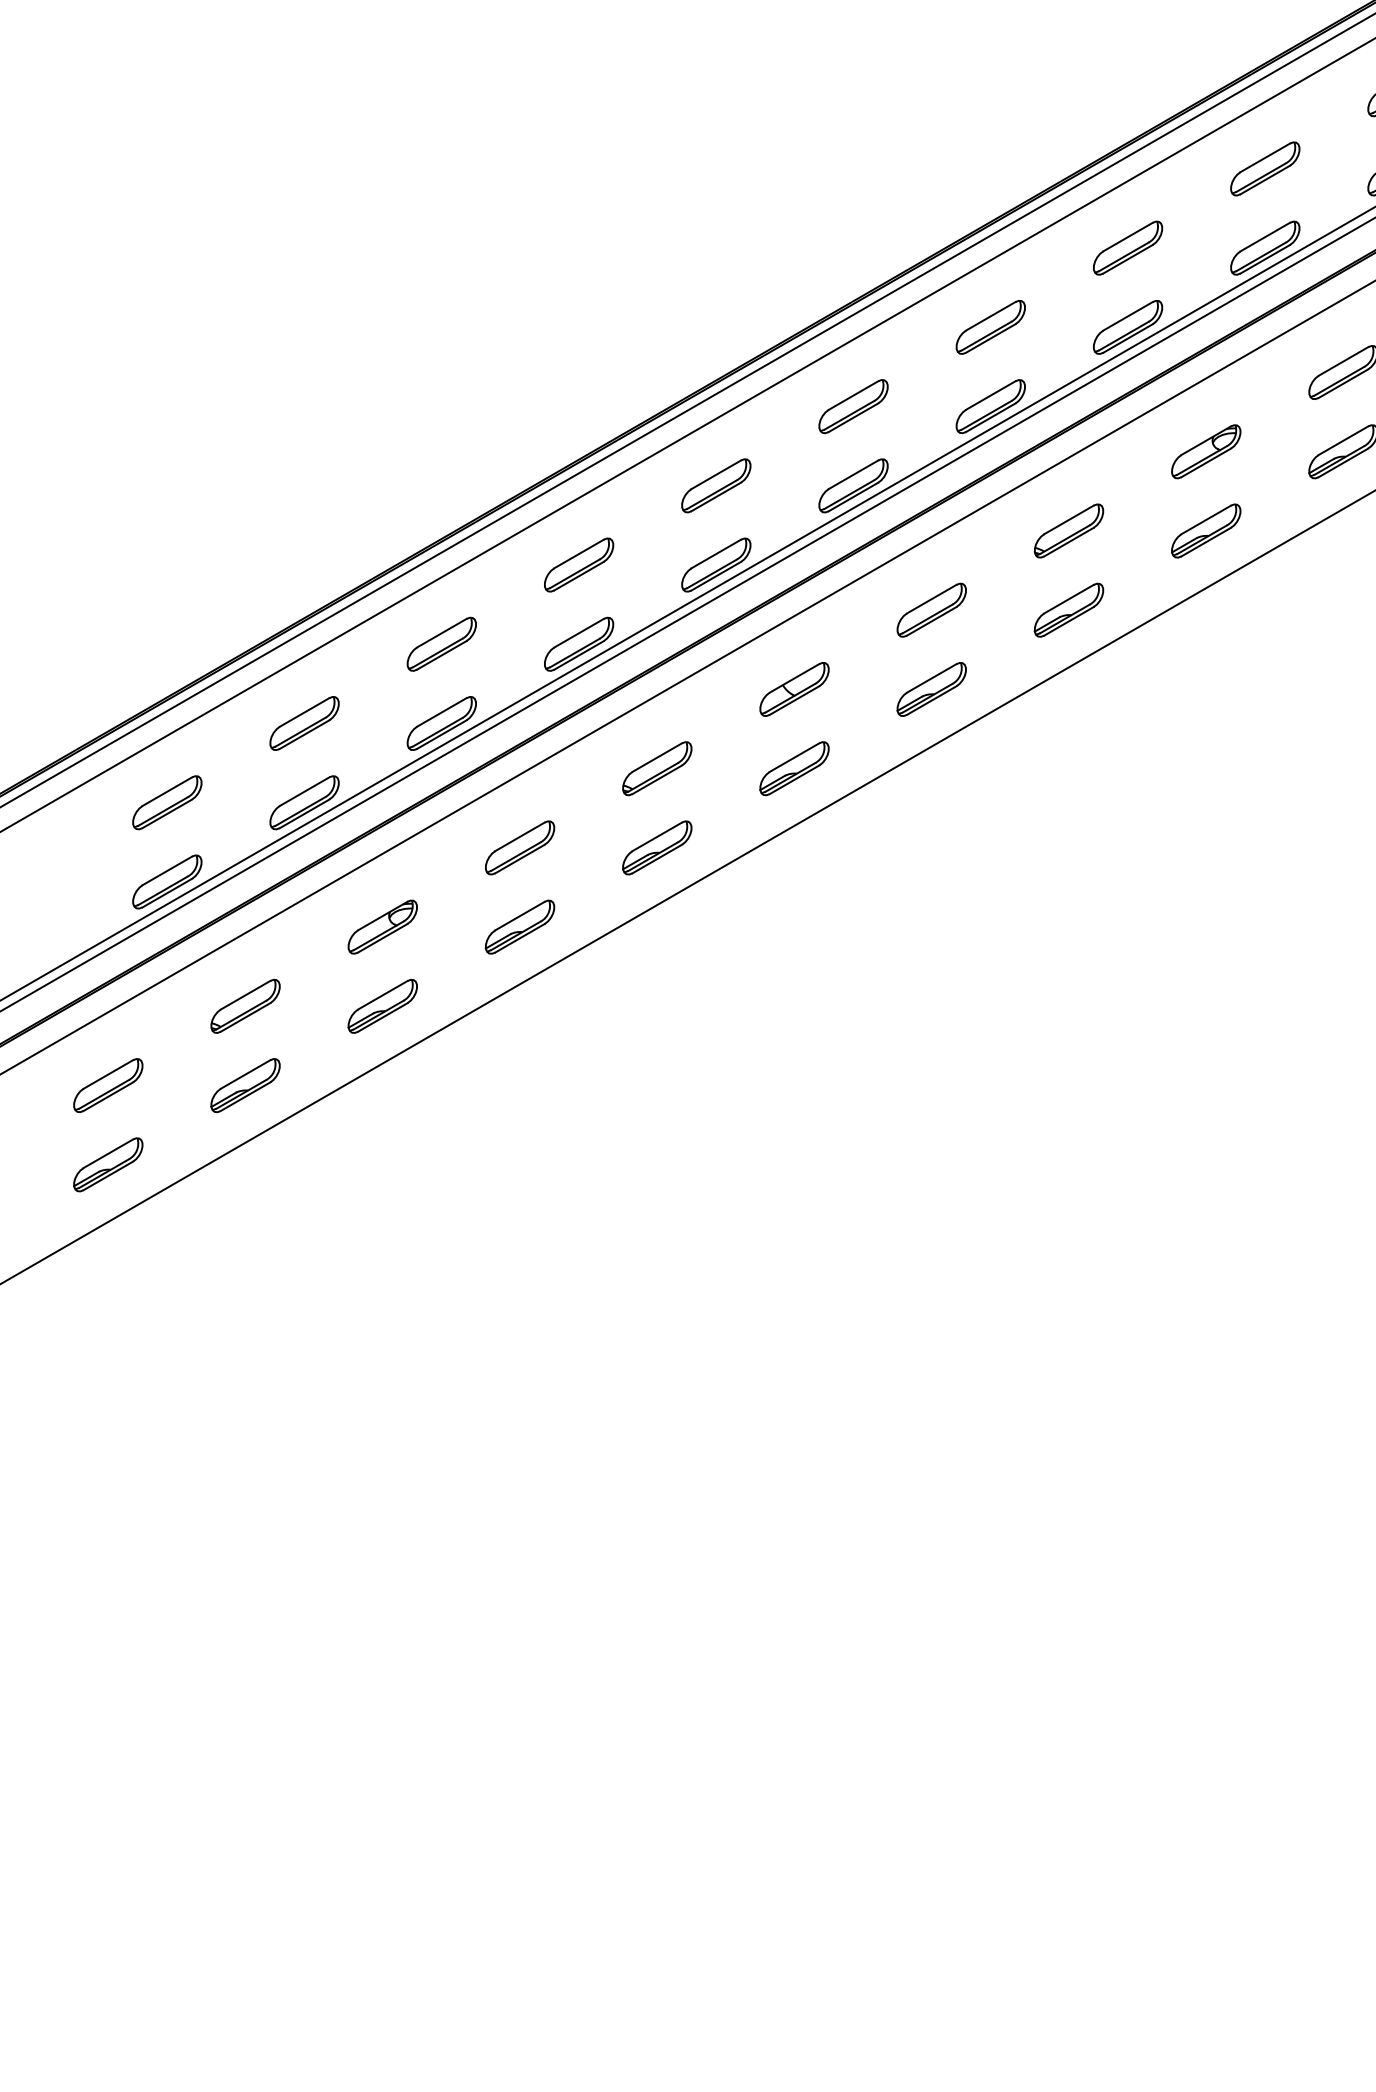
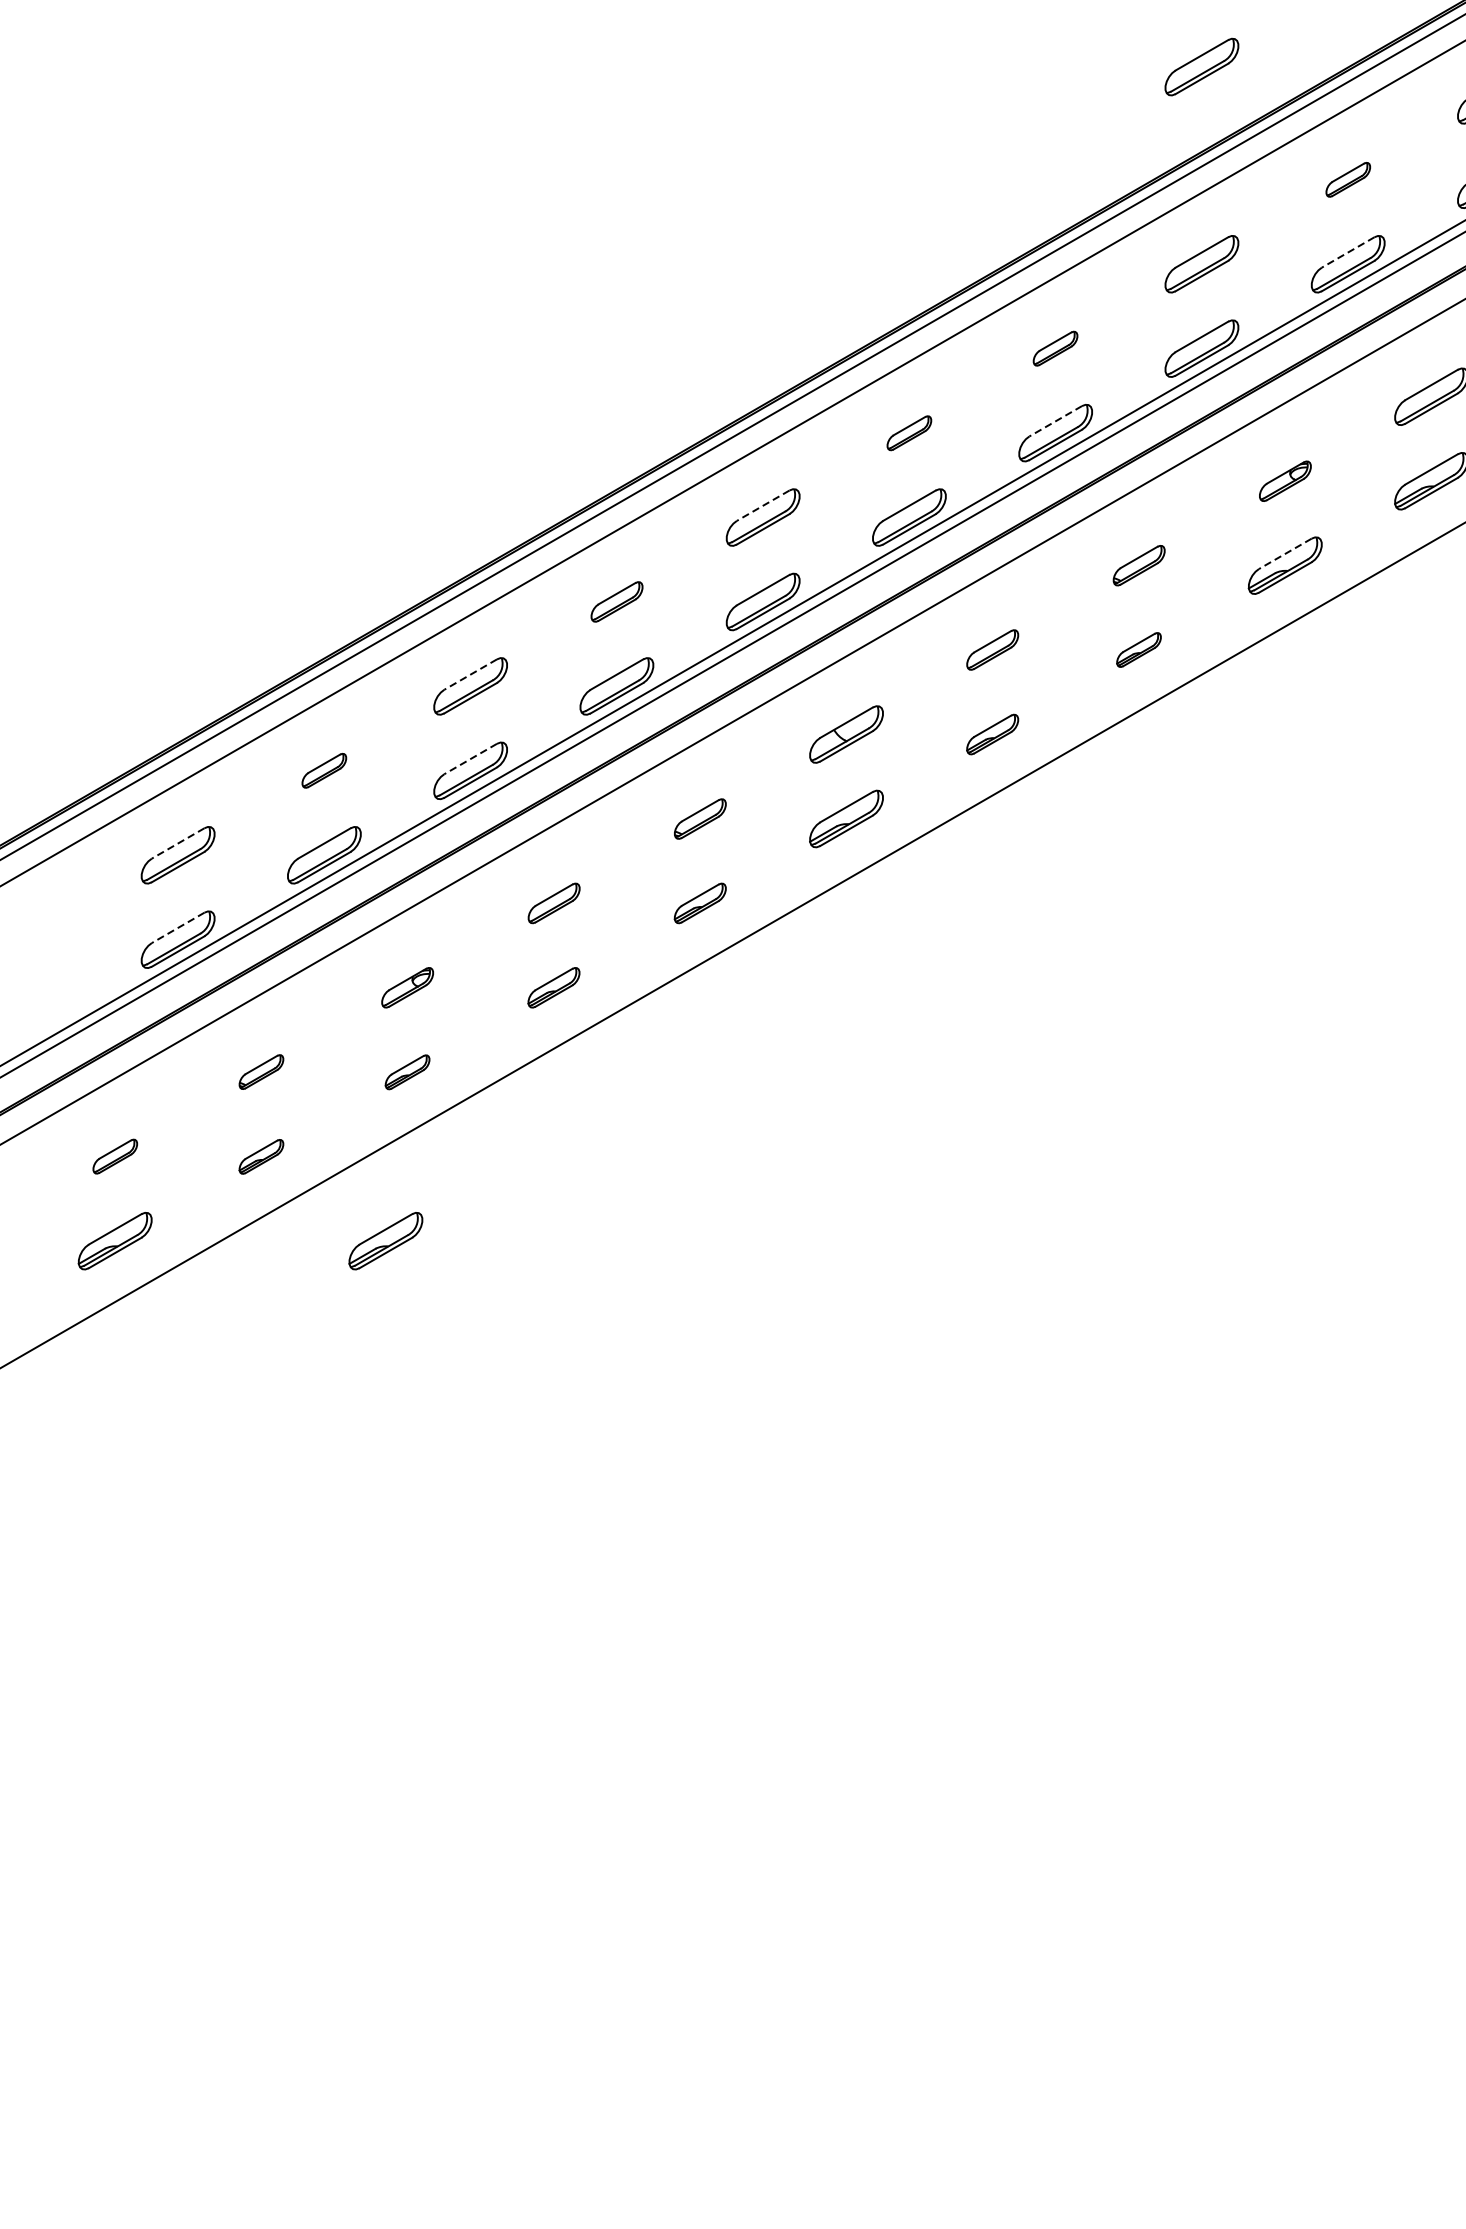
part: (1128, 62) -> (1202, 66), added
part: (1265, 168) -> (1348, 179), size x0.6
line: (1265, 237) -> (1348, 252), solid -> dashed
part: (990, 327) -> (1055, 348), size x0.6
line: (990, 395) -> (1055, 421), solid -> dashed
part: (853, 406) -> (909, 432), size x0.6
part: (1206, 451) -> (1285, 480), size x0.7
line: (716, 474) -> (763, 505), solid -> dashed
line: (1206, 519) -> (1285, 553), solid -> dashed
part: (1069, 530) -> (1139, 565), size x0.7
part: (579, 564) -> (617, 601), size x0.7
part: (931, 609) -> (992, 649), size x0.7
part: (1068, 609) -> (1138, 649), size x0.6
line: (441, 633) -> (470, 674), solid -> dashed
part: (931, 689) -> (992, 734), size x0.7
line: (441, 712) -> (470, 759), solid -> dashed
part: (304, 723) -> (324, 770), size x0.6
part: (657, 768) -> (700, 818), size x0.7
line: (167, 791) -> (178, 843), solid -> dashed
part: (520, 847) -> (554, 902), size x0.7
part: (657, 847) -> (700, 902), size x0.7
line: (167, 870) -> (178, 927), solid -> dashed
part: (382, 926) -> (407, 987), size x0.7
part: (519, 926) -> (553, 987), size x0.7
part: (245, 1005) -> (261, 1071), size x0.6
part: (382, 1006) -> (407, 1072), size x0.6
part: (108, 1085) -> (115, 1156), size x0.6
part: (245, 1085) -> (261, 1156), size x0.6
part: (362, 1164) -> (386, 1240), added

